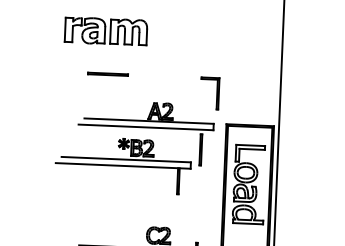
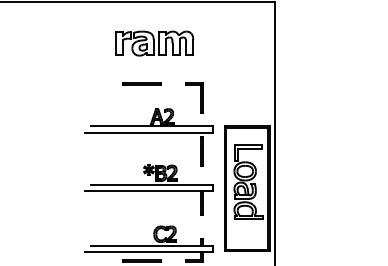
part: (105, 31) -> (154, 43), moved
line: (107, 73) -> (141, 83), moved
part: (210, 92) -> (194, 97), moved
part: (122, 164) -> (148, 189), moved

